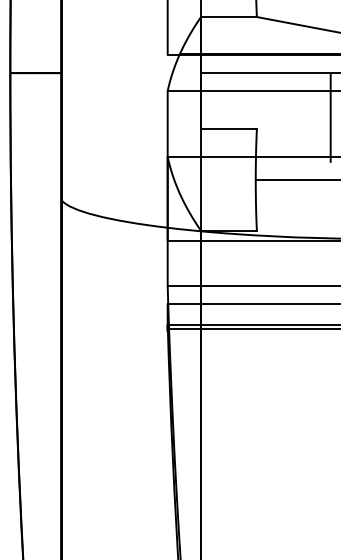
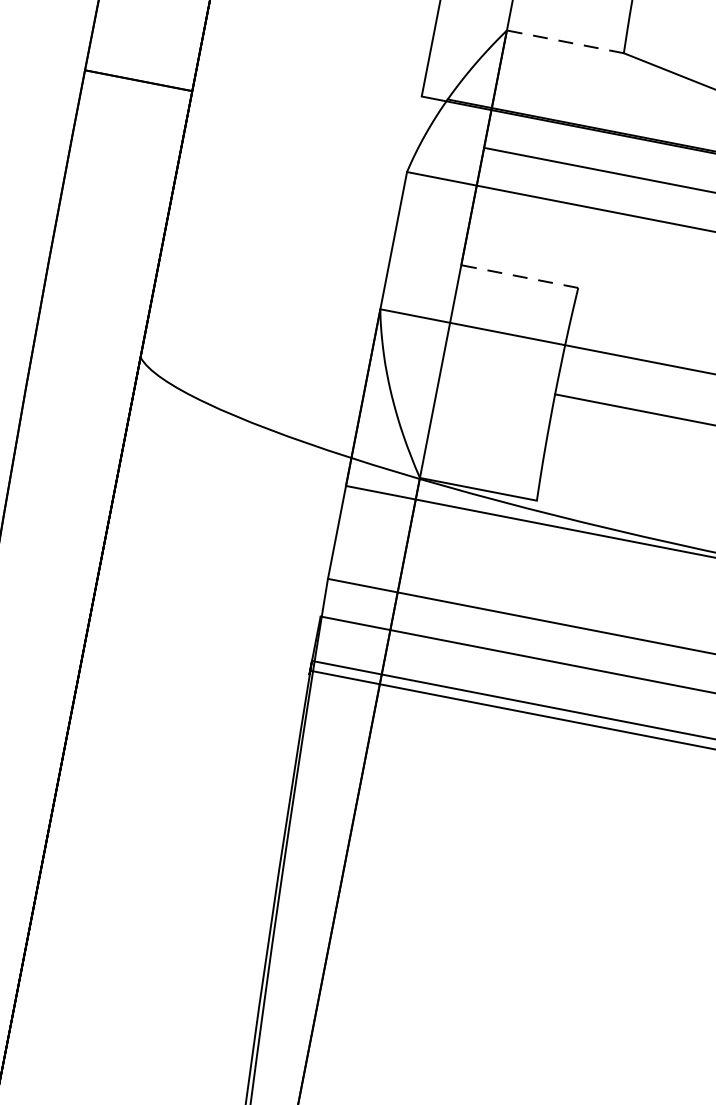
line: (228, 17) -> (564, 42), solid -> dashed
line: (228, 129) -> (518, 277), solid -> dashed

